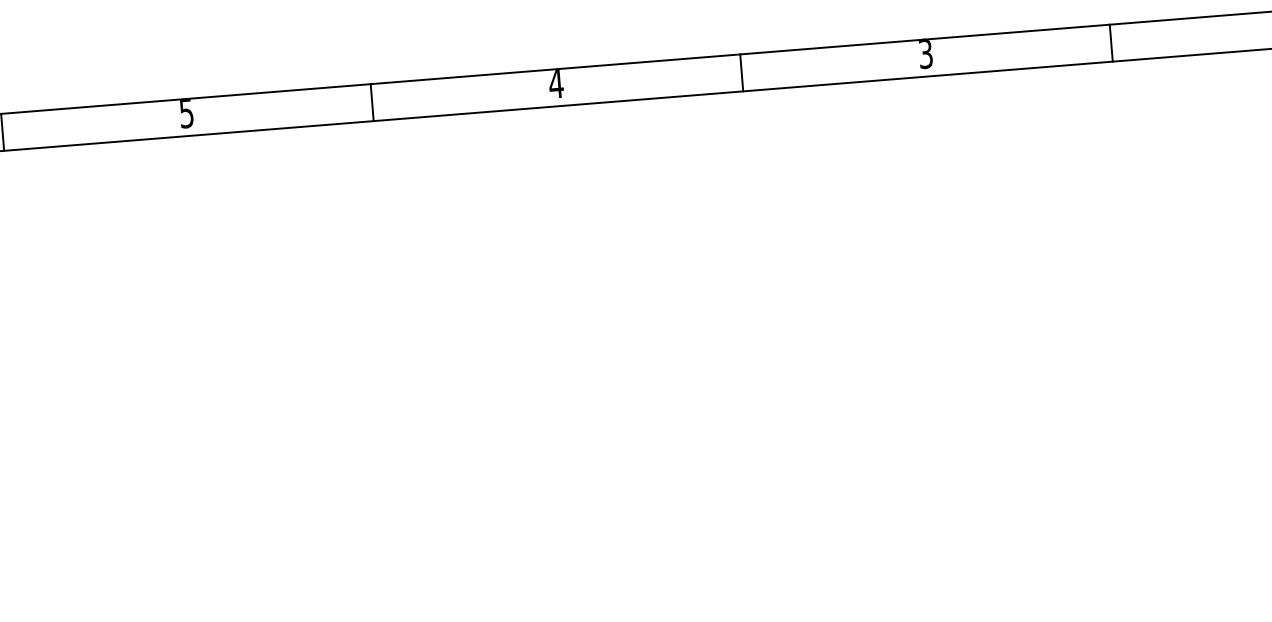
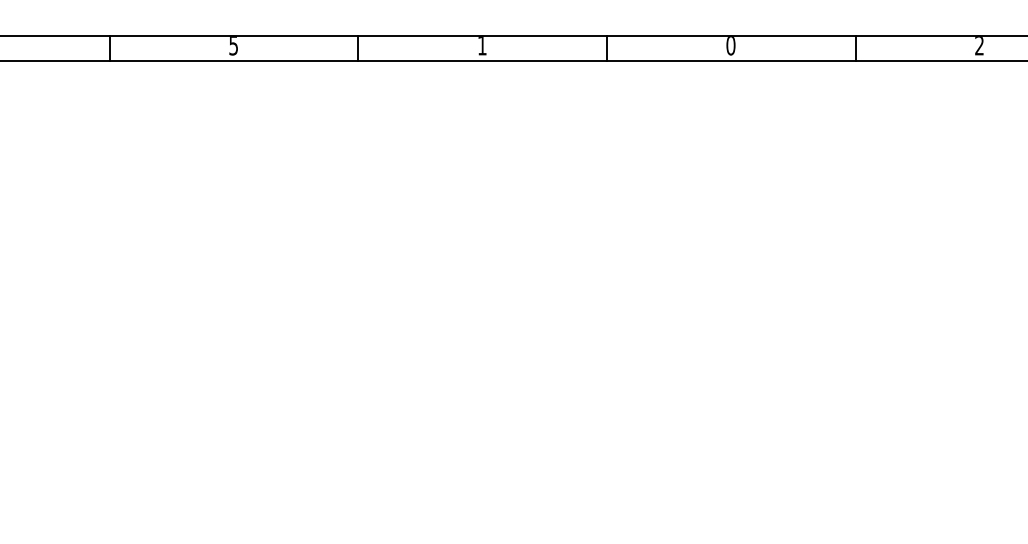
text: (925, 55) -> (730, 46), 3 -> 0
text: (556, 85) -> (482, 46), 4 -> 1

